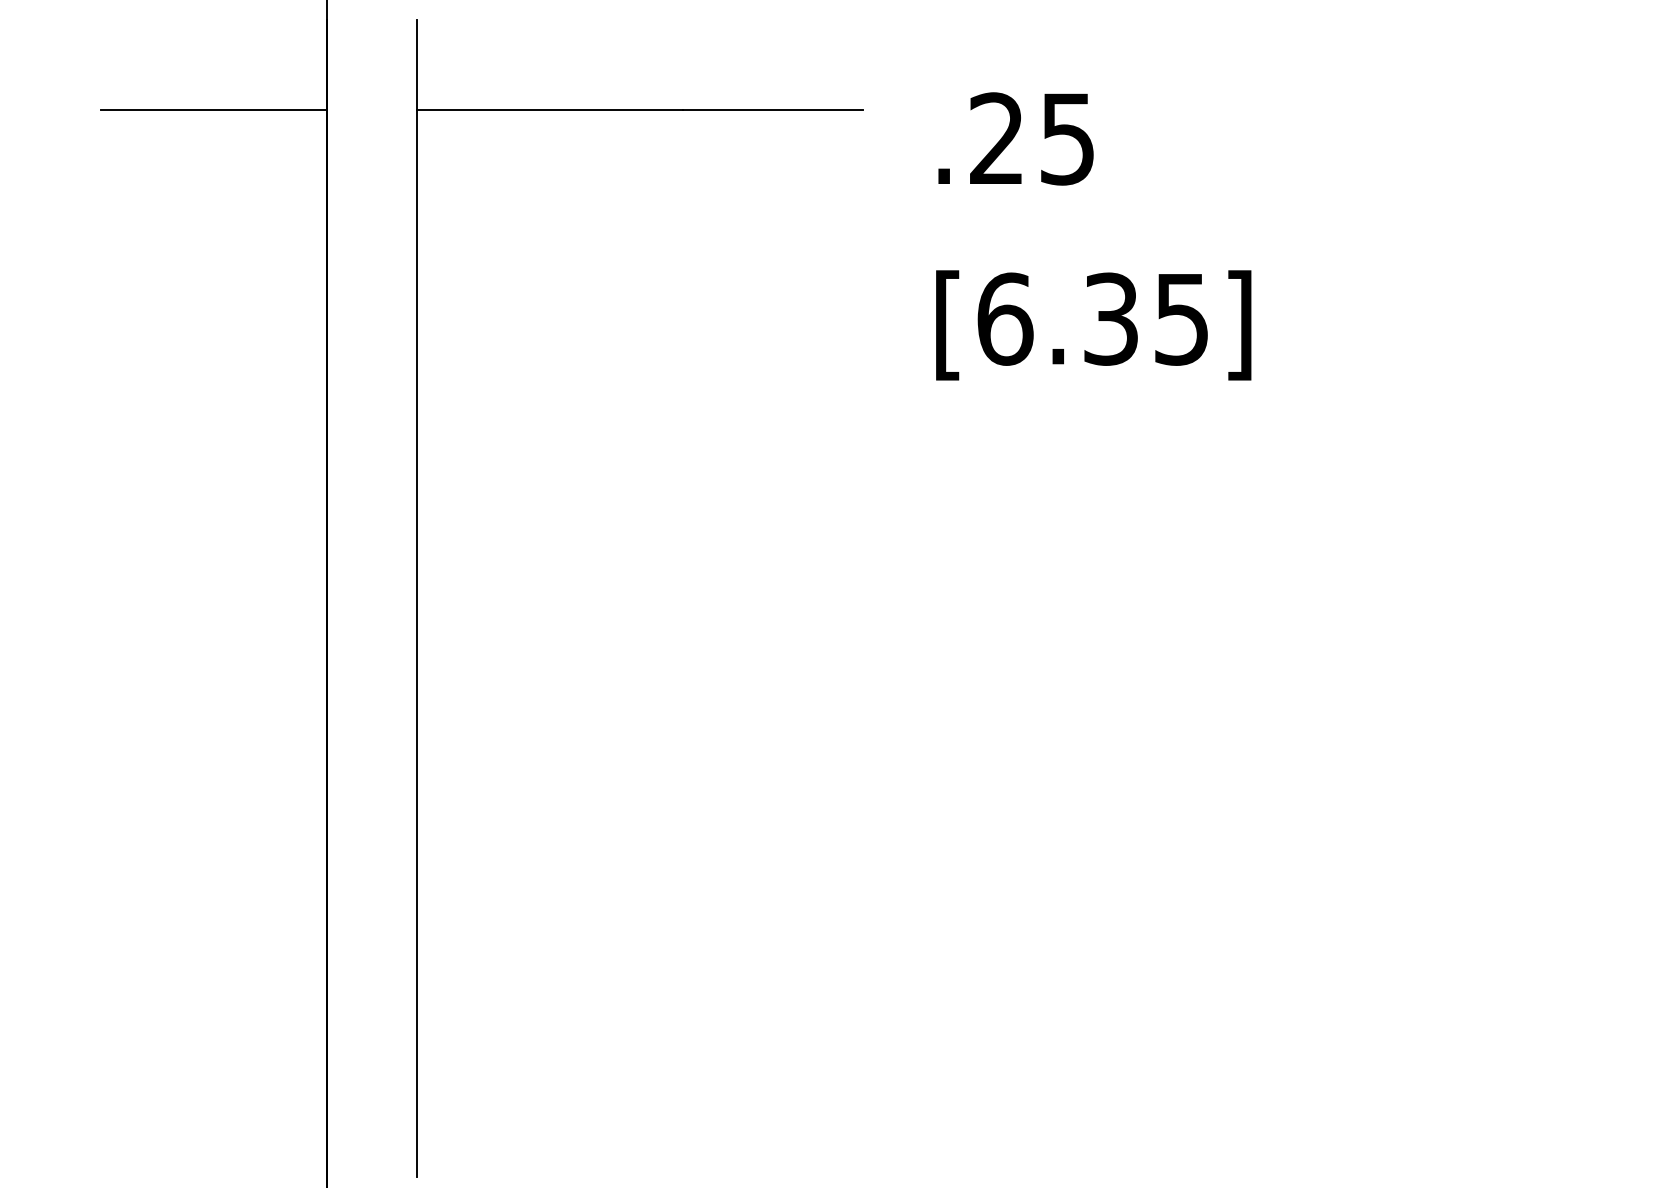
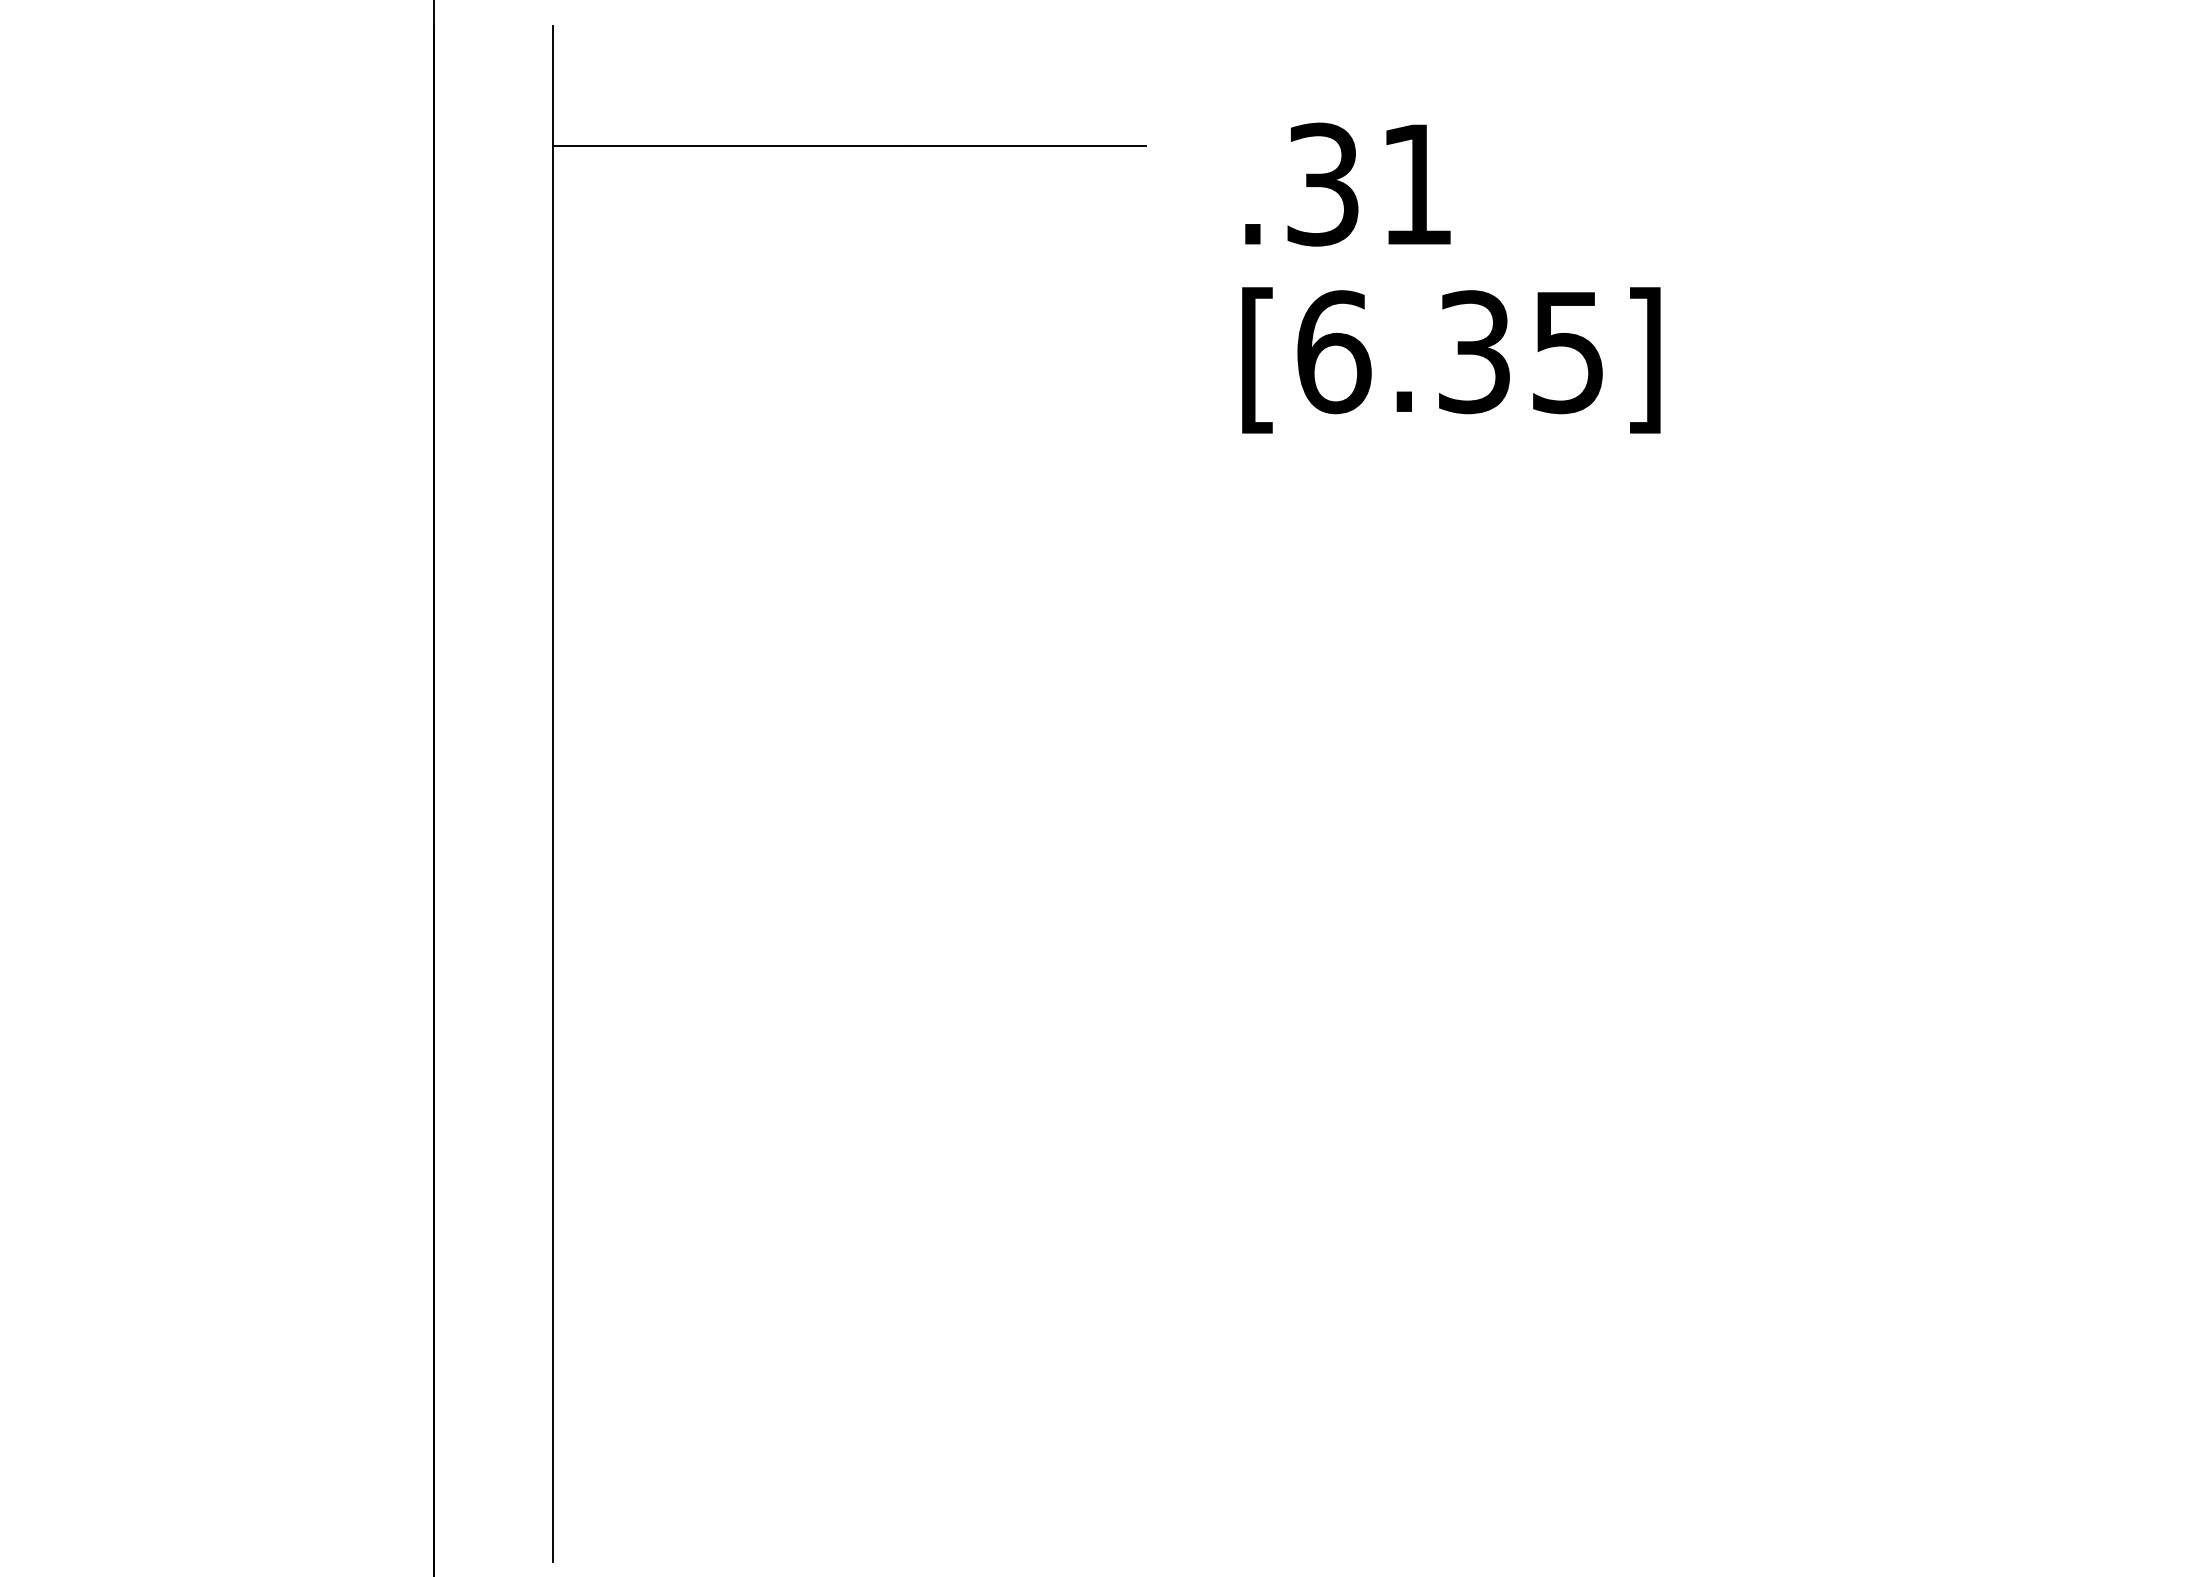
line: (213, 109) -> (283, 145), removed
text: (1031, 138) -> (1368, 184), .25 -> .31
text: (1093, 325) -> (1451, 360), moved

